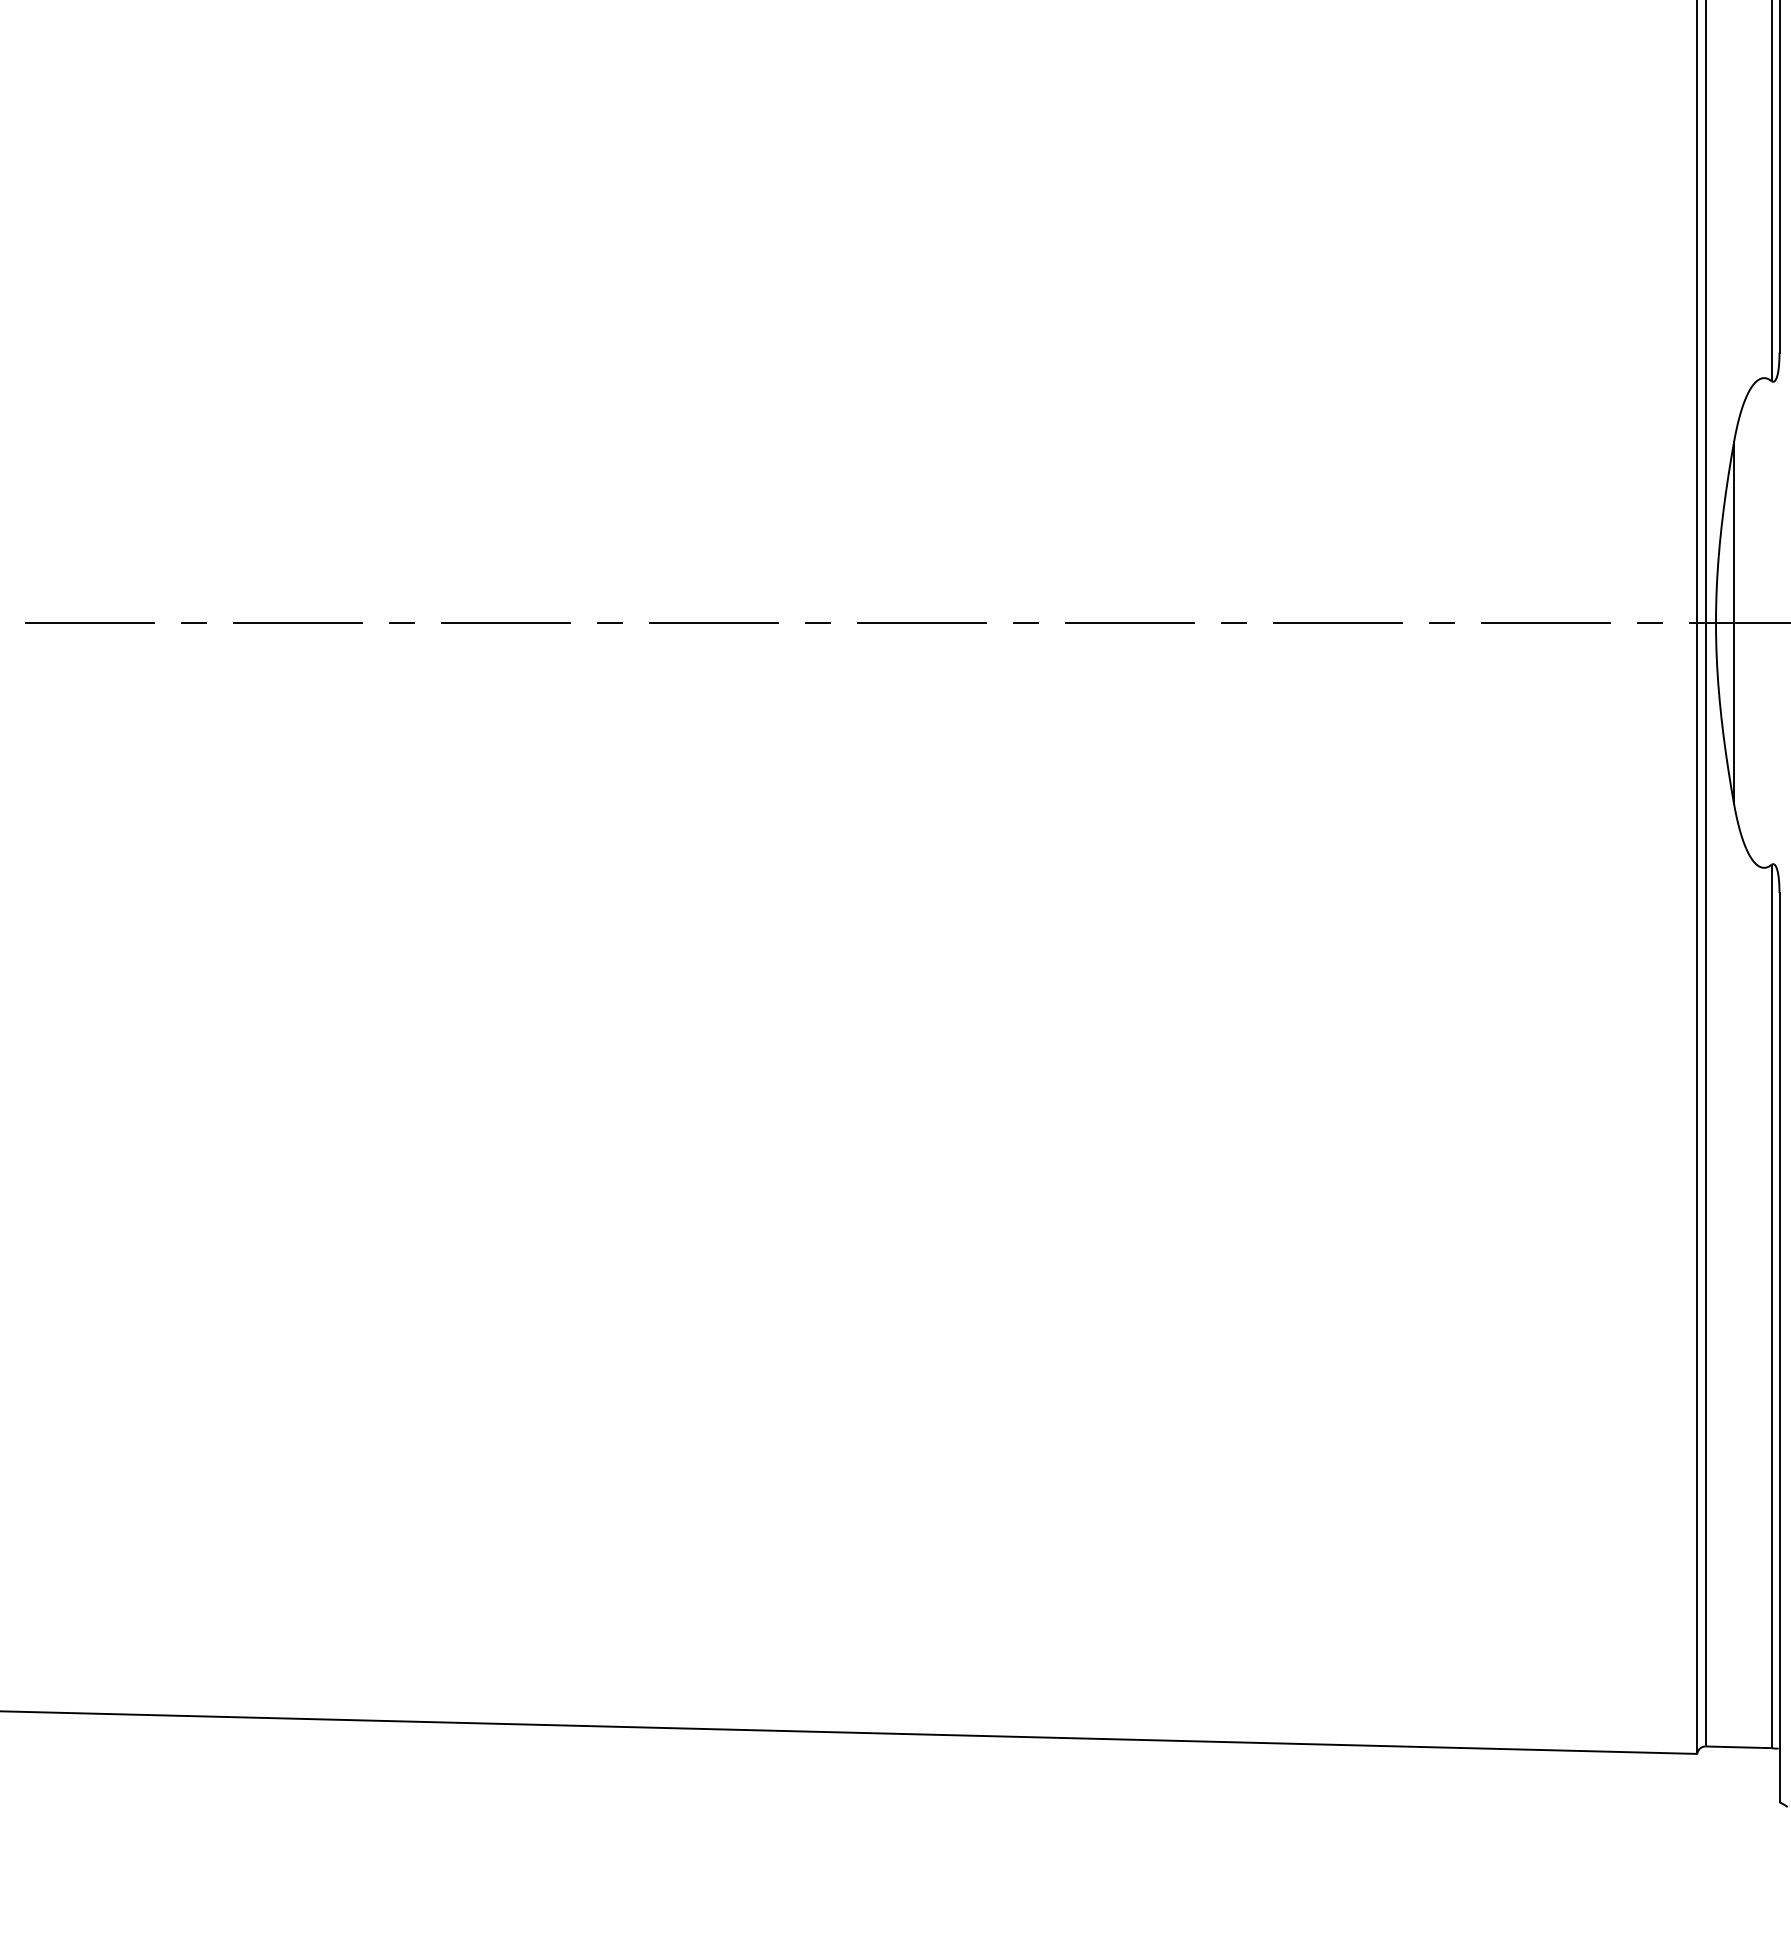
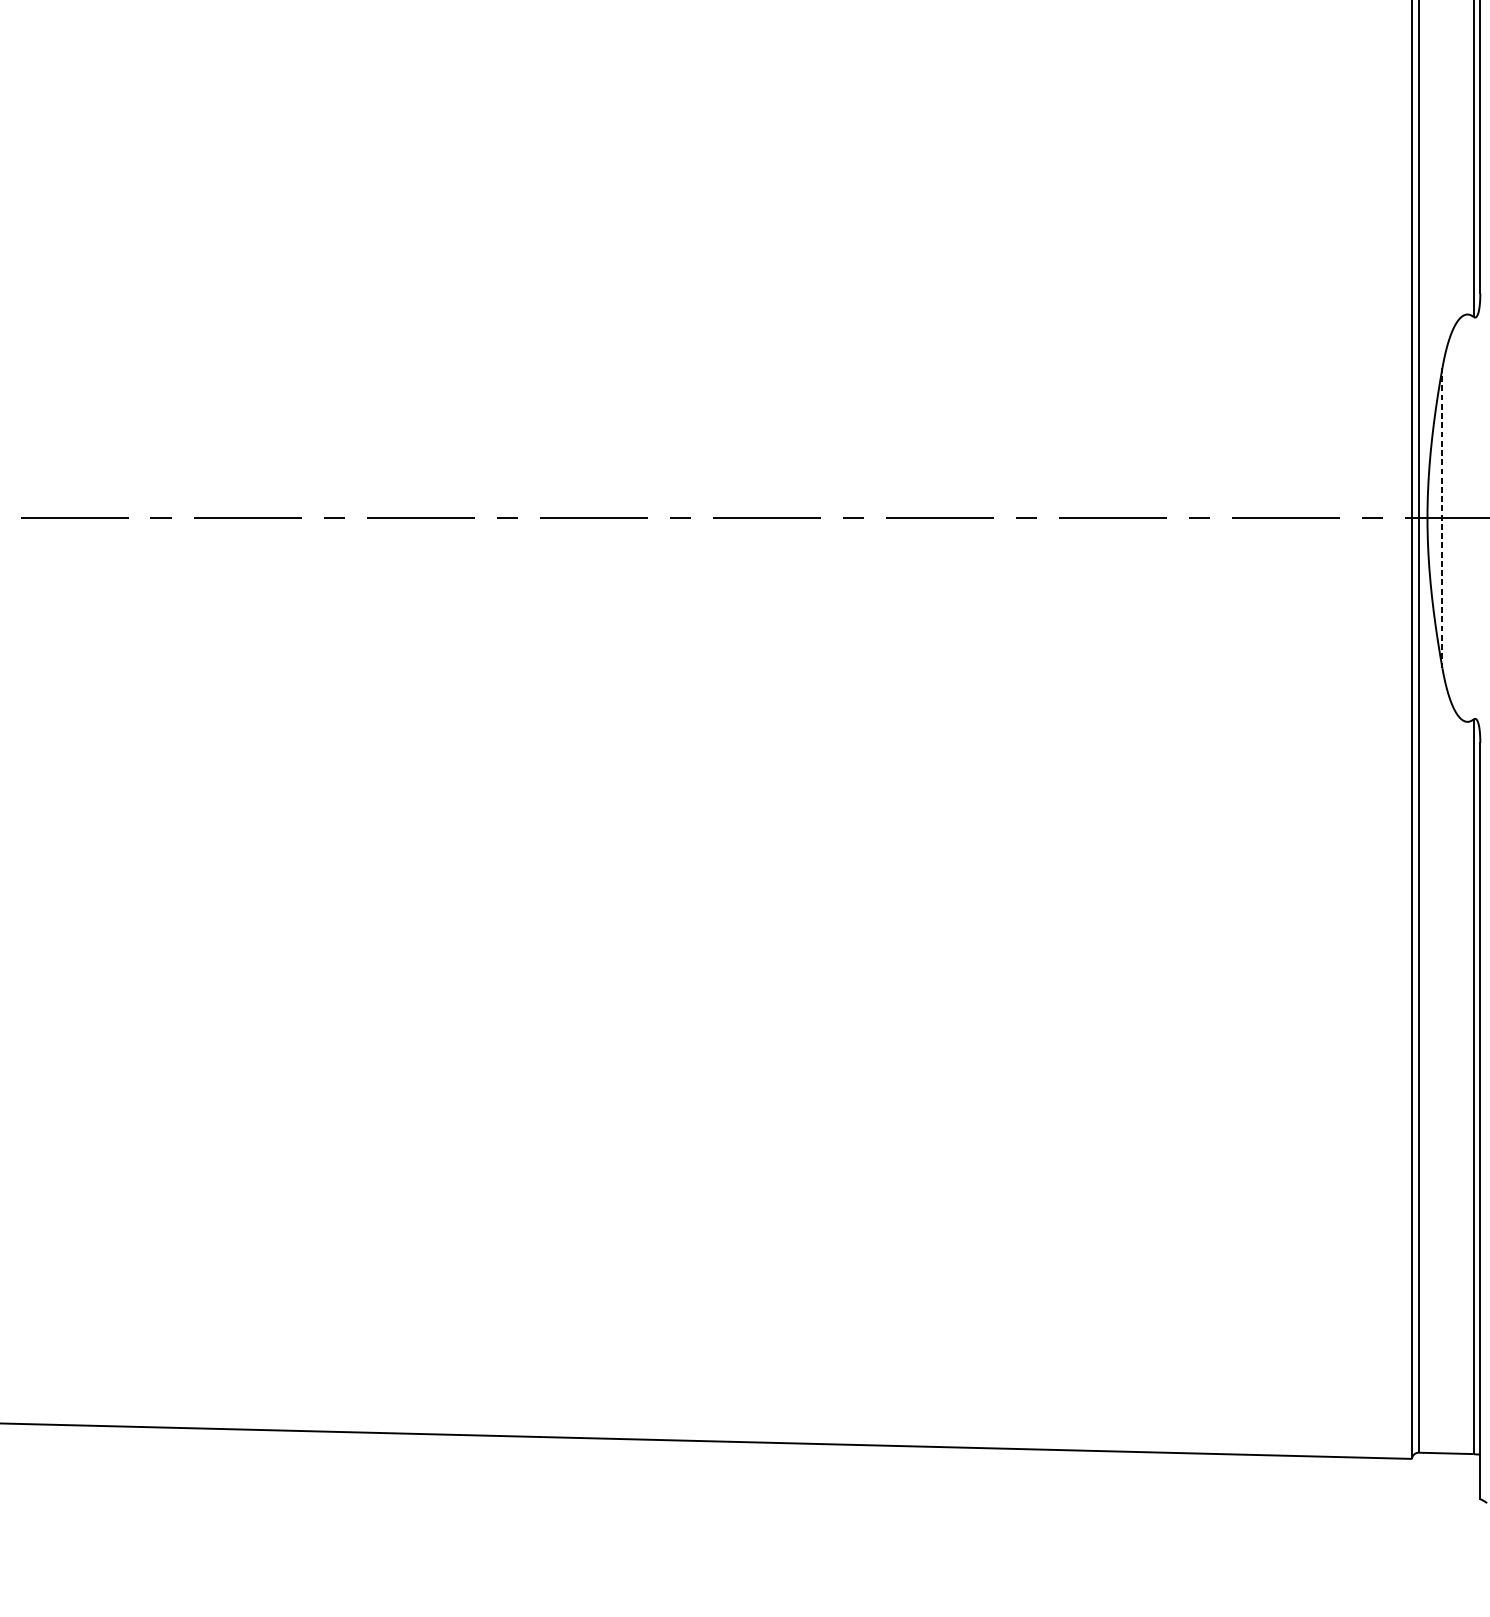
line: (1734, 623) -> (1442, 518), solid -> dashed

